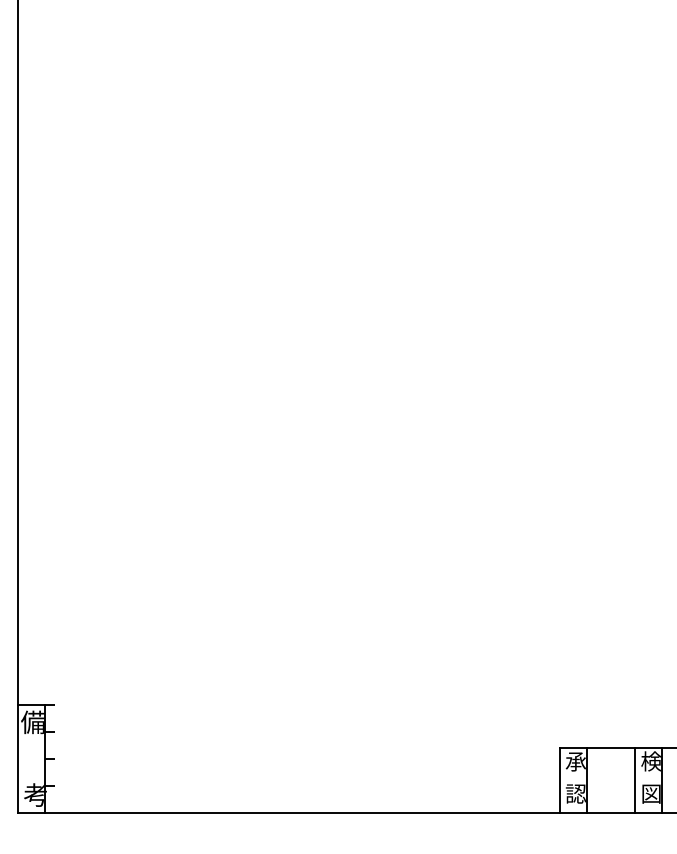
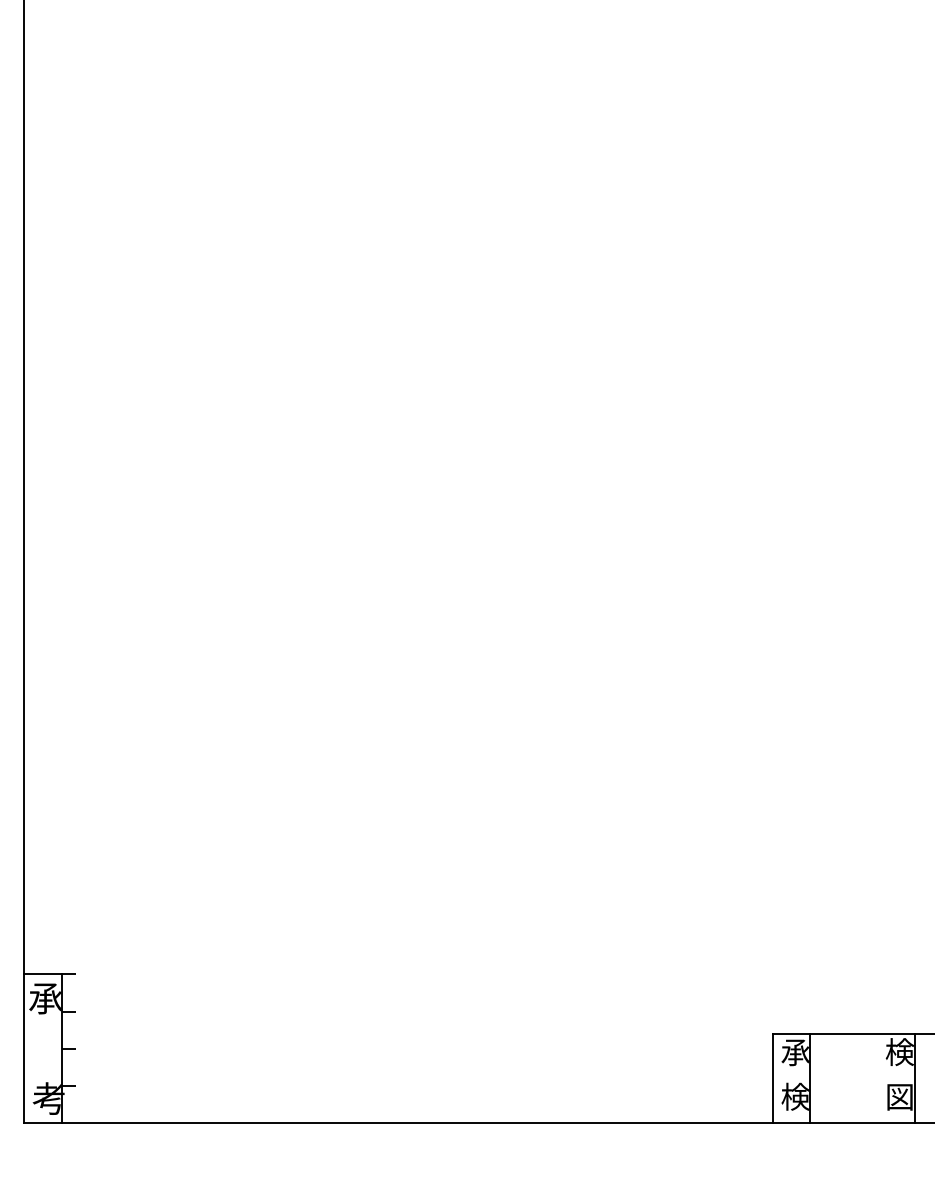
text: (32, 722) -> (44, 998), 備 -> 承
line: (635, 780) -> (877, 1078), removed
text: (575, 793) -> (794, 1096), 認 -> 検

